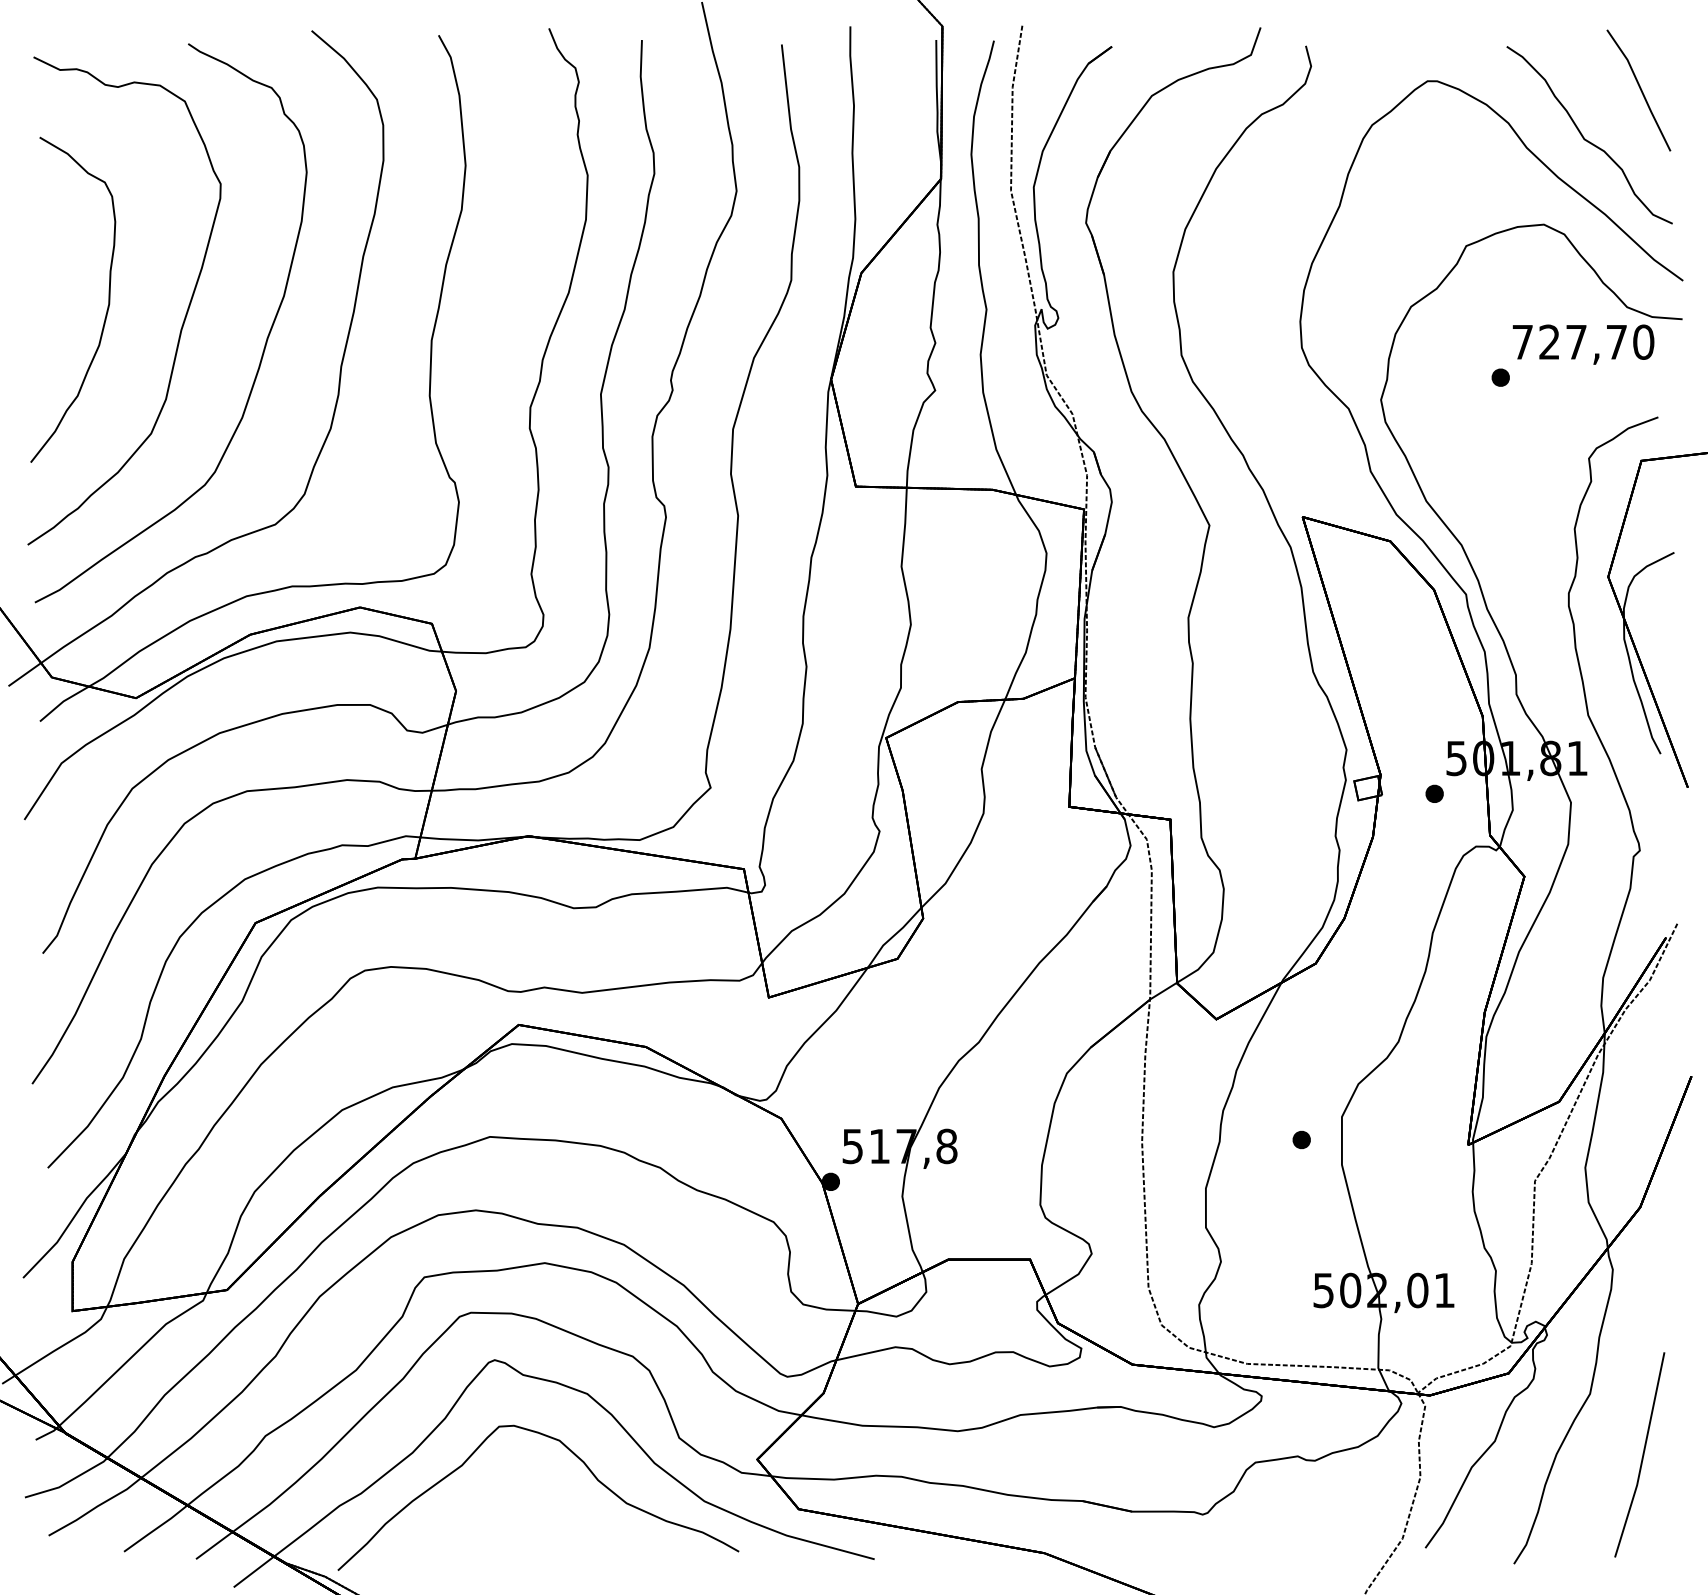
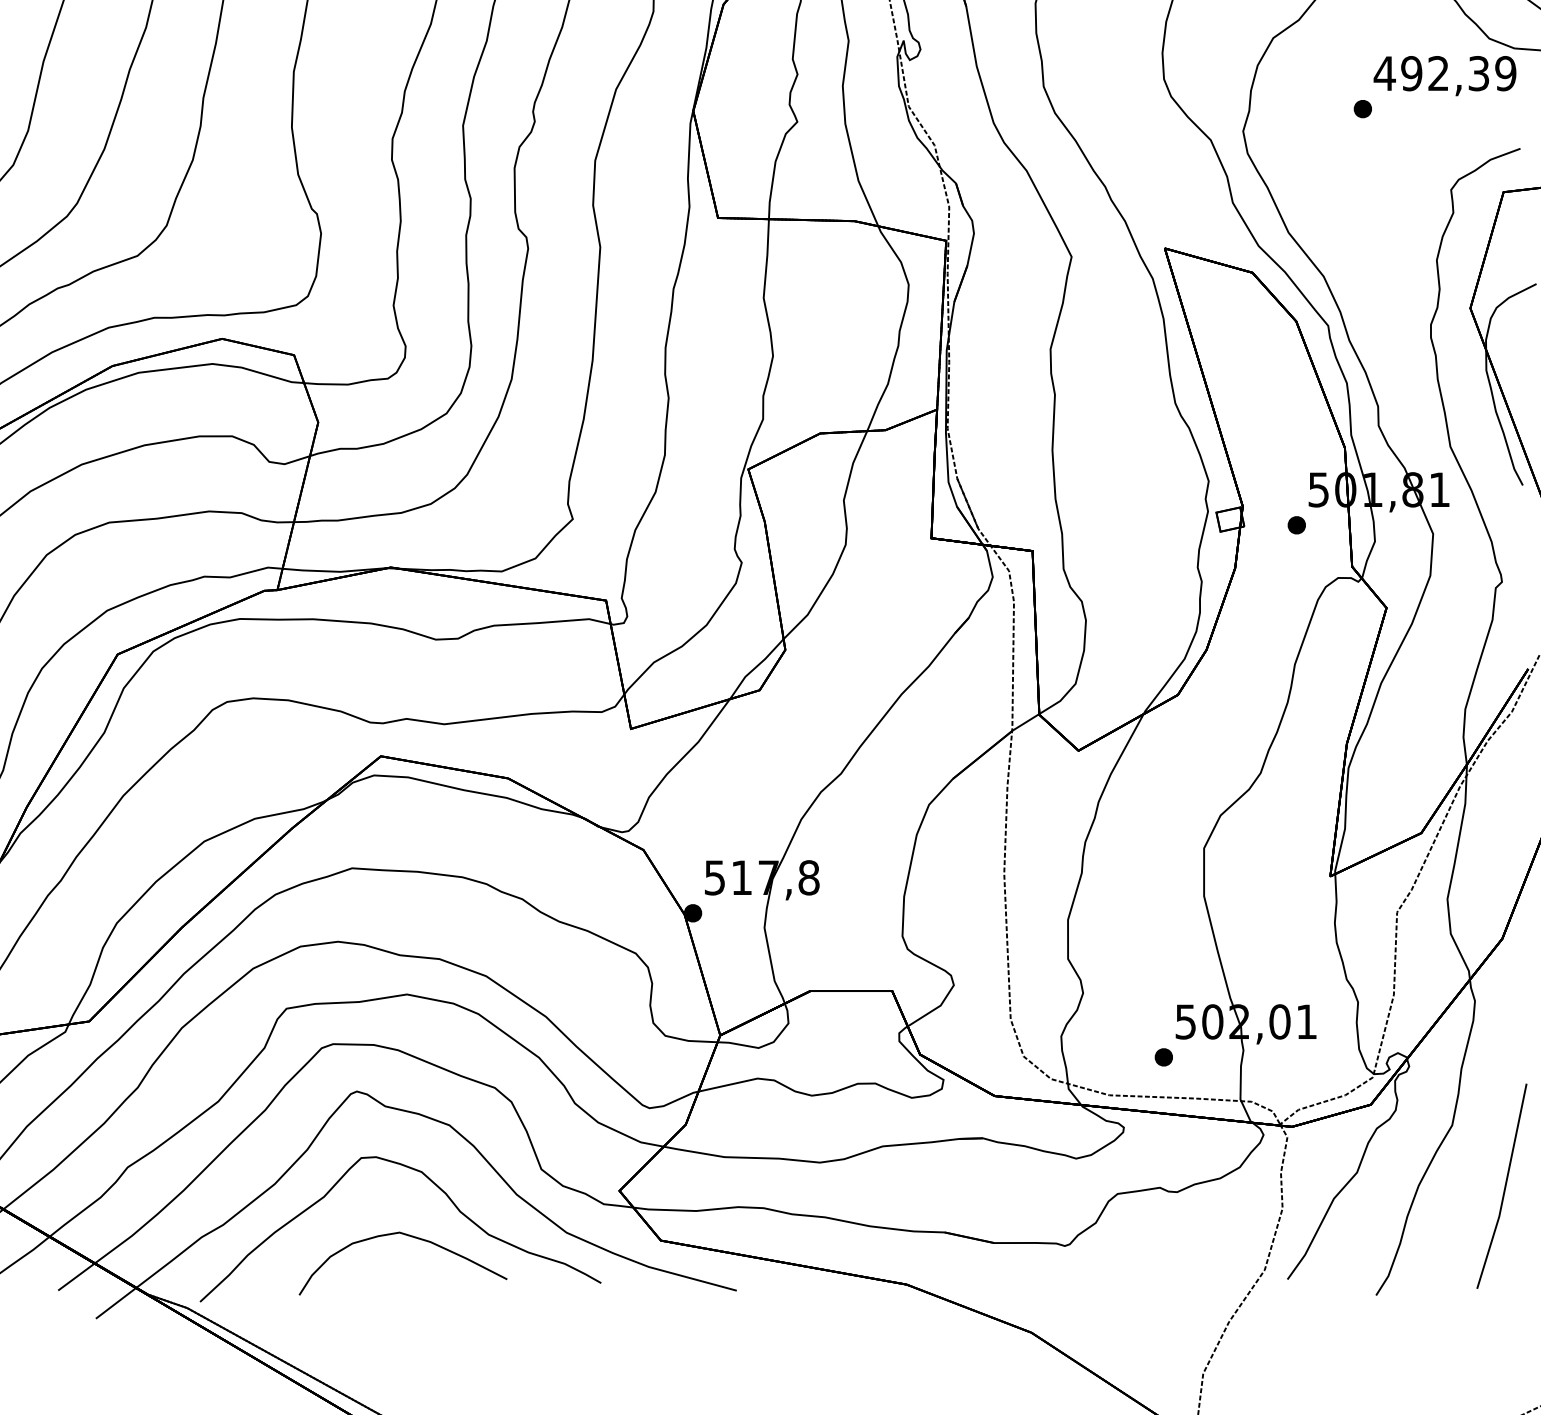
text: (1582, 341) -> (1444, 72), 727,70 -> 492,39
part: (1301, 1139) -> (1163, 1056), moved
part: (550, 1506) -> (412, 1237), added

